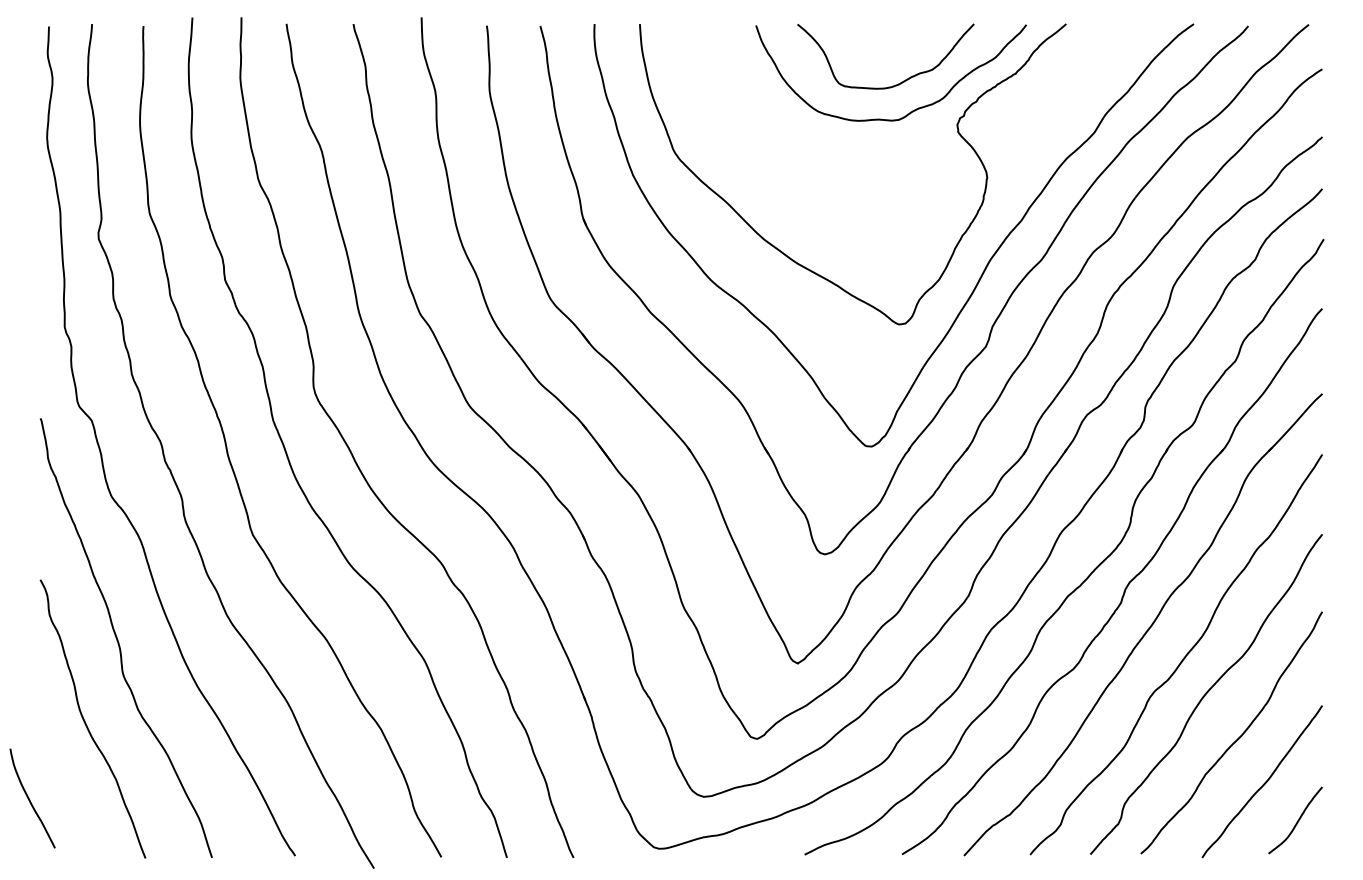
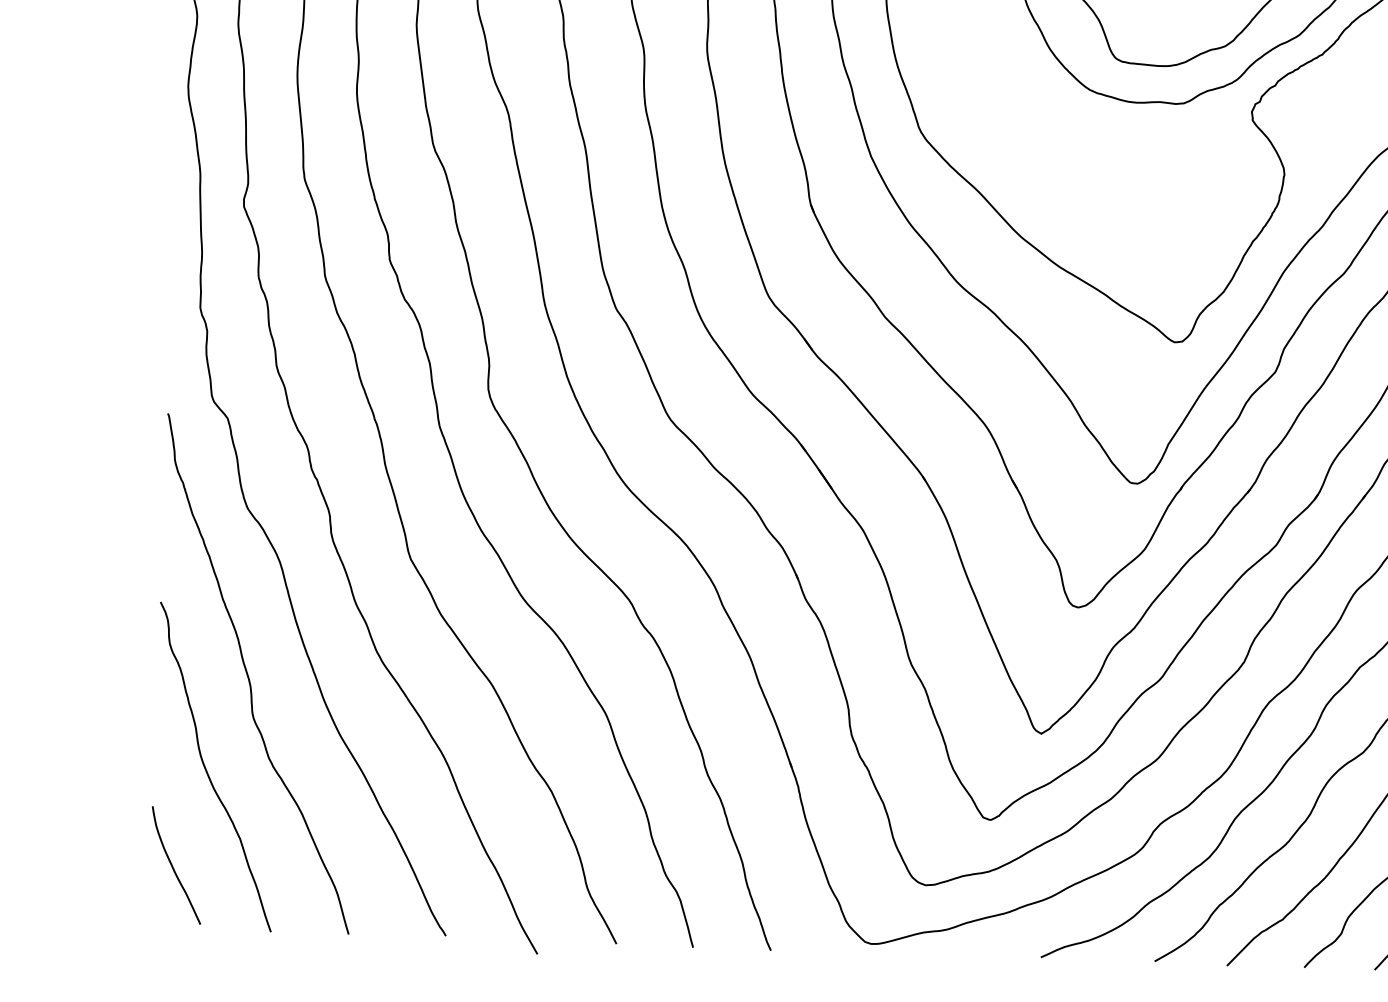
curve: (30, 799) -> (173, 866), moved

